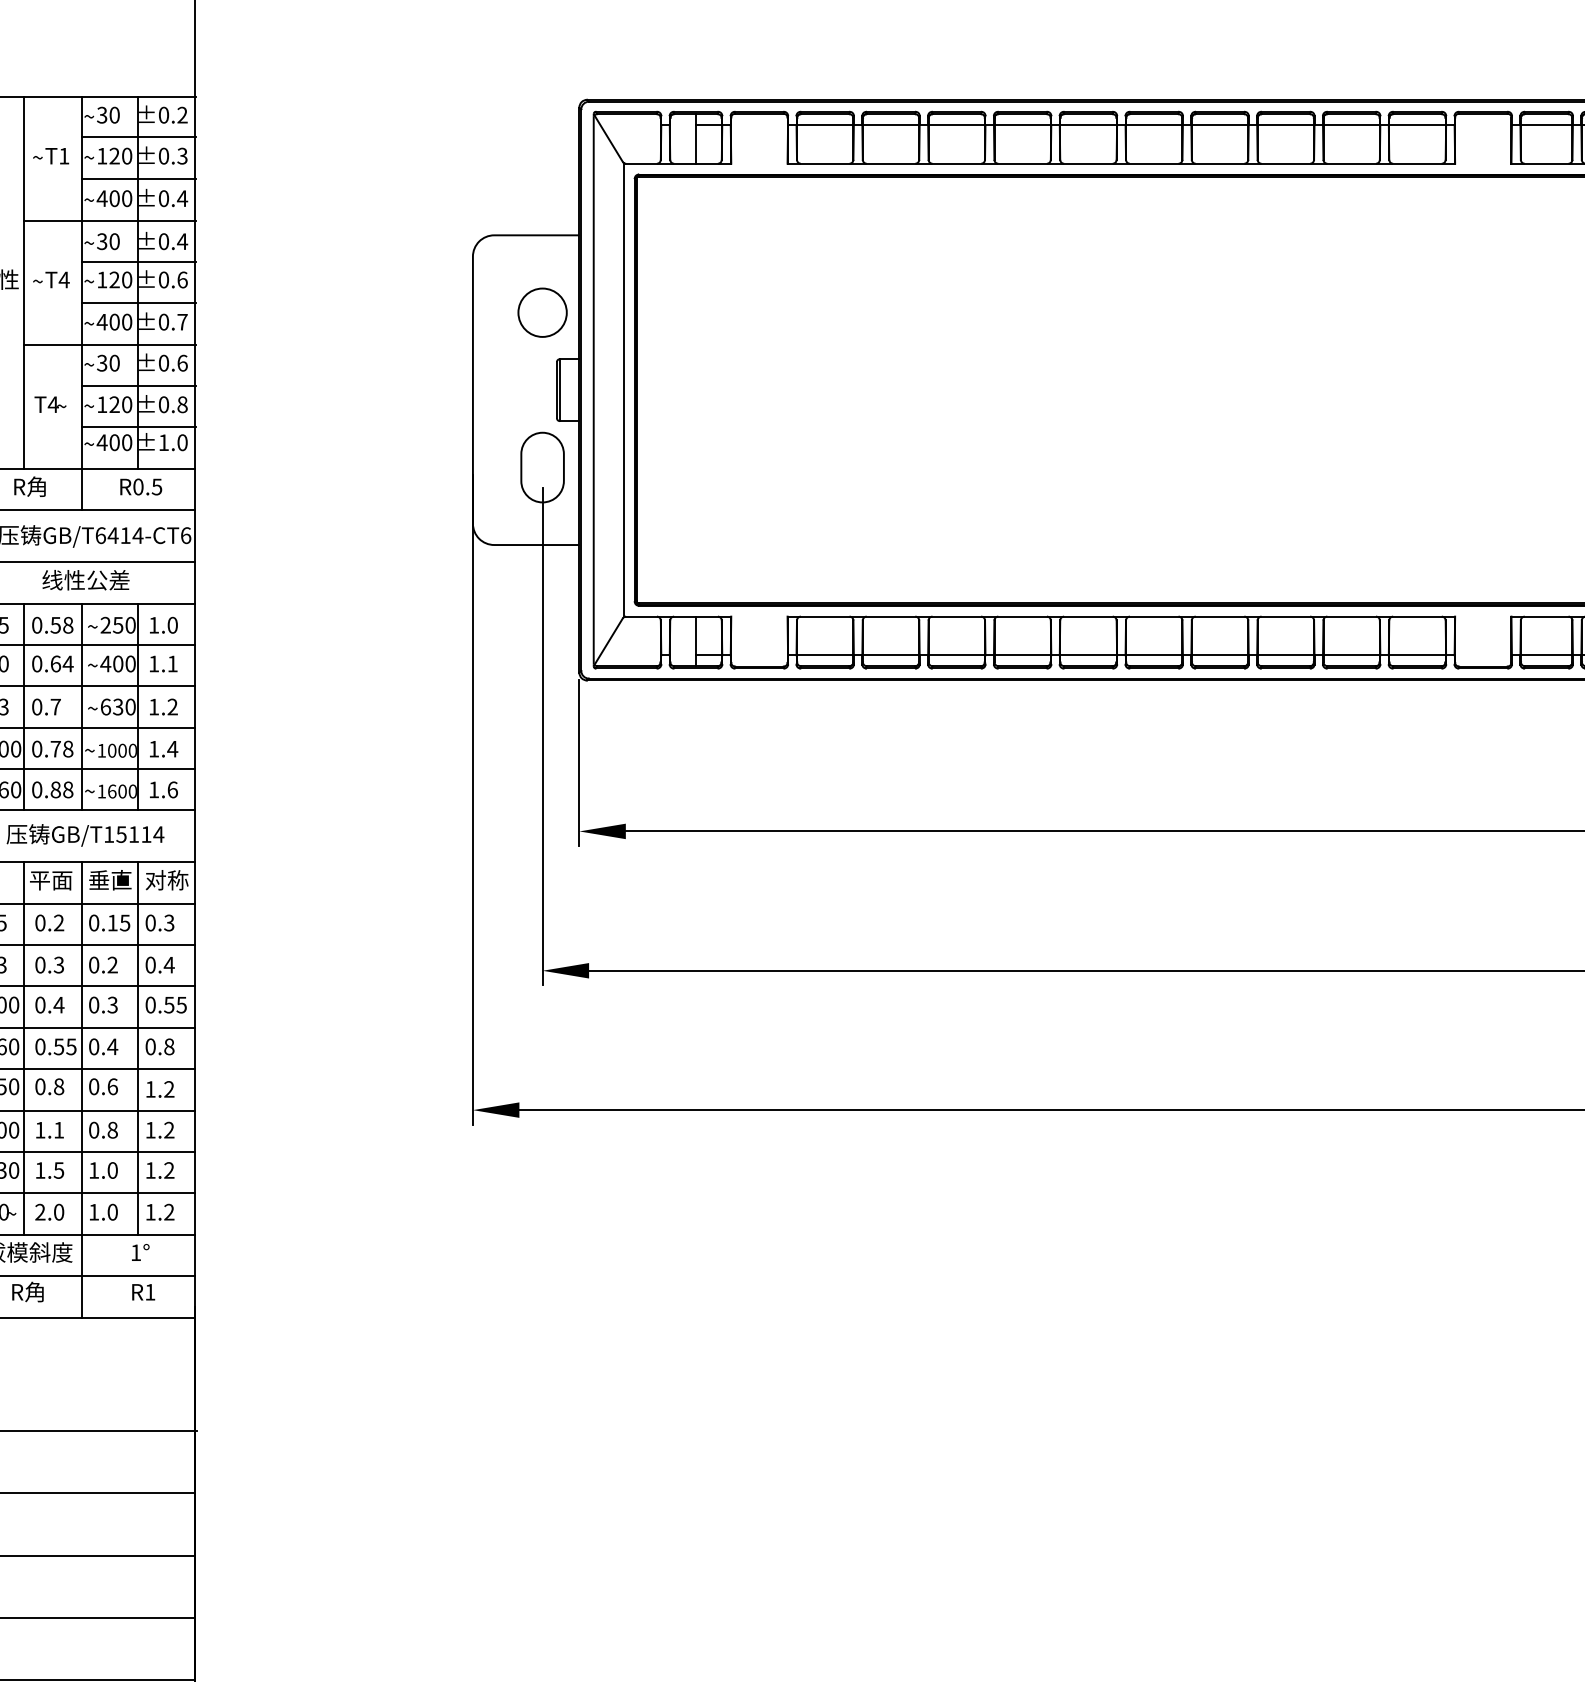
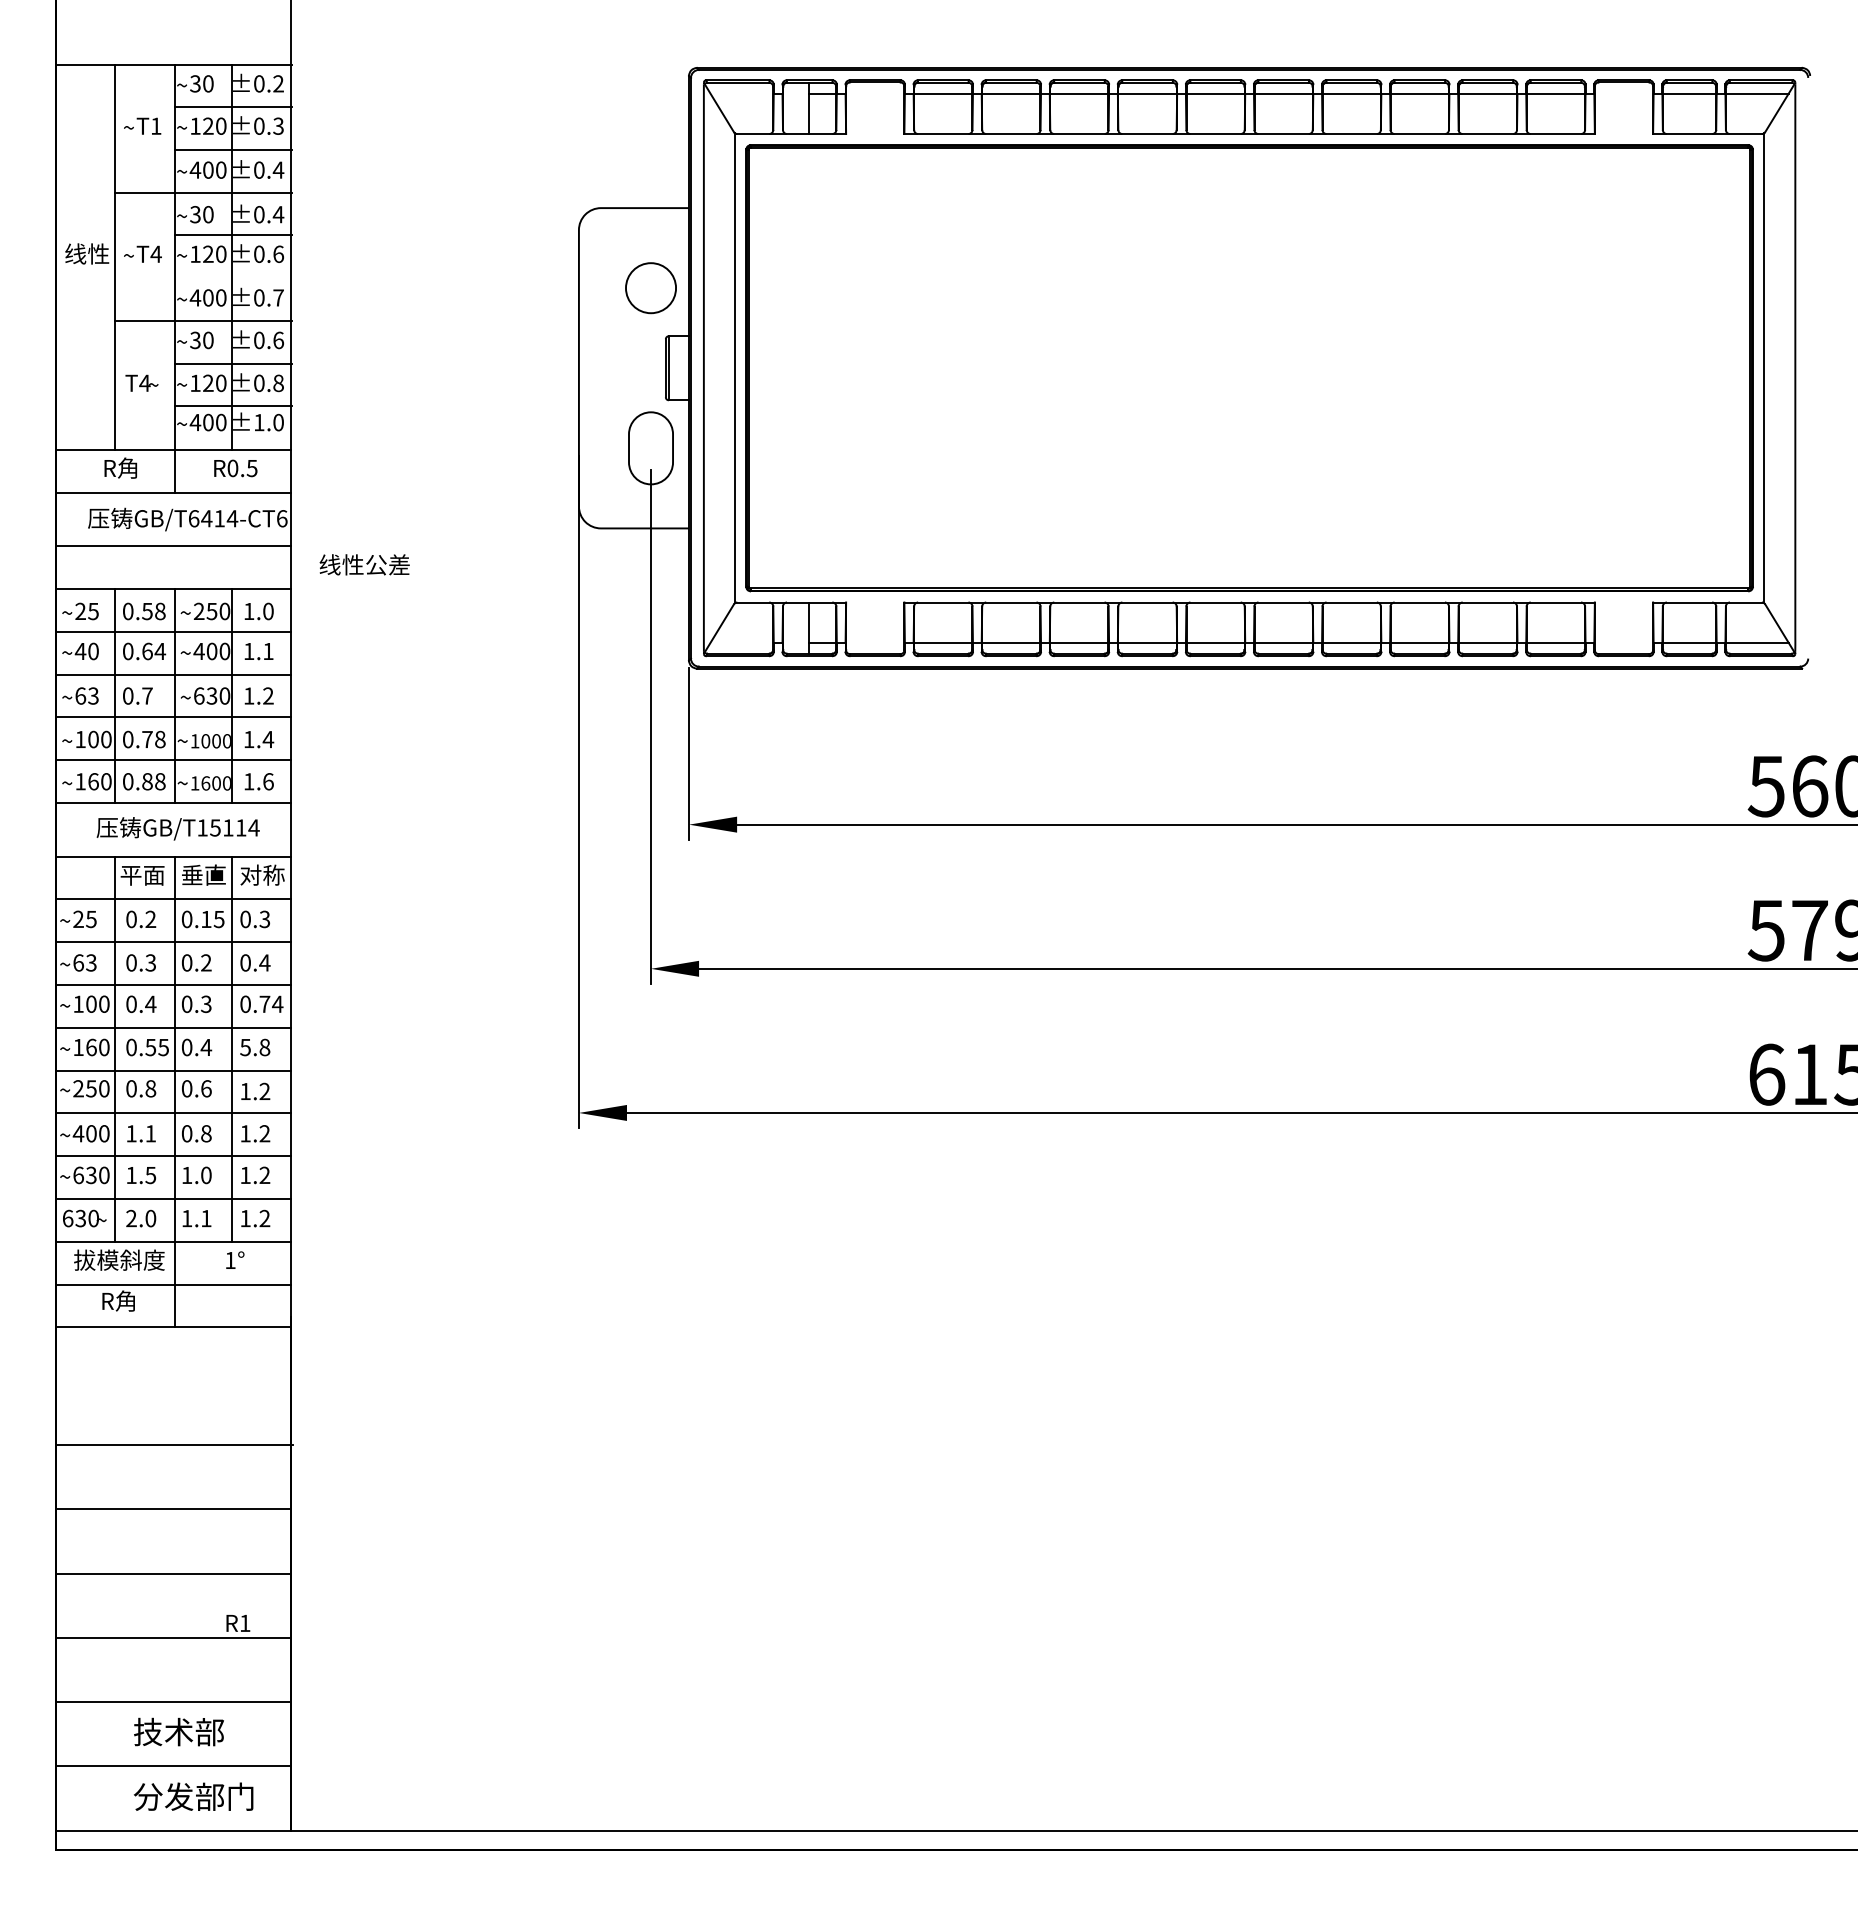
line: (138, 303) -> (233, 278), removed
text: (85, 579) -> (364, 564), moved
text: (175, 1005) -> (271, 1004), 0.55 -> 0.74
text: (150, 1046) -> (245, 1047), 0.8 -> 5.8
text: (112, 1212) -> (206, 1218), 1.0 -> 1.1
text: (143, 1292) -> (238, 1623), moved

